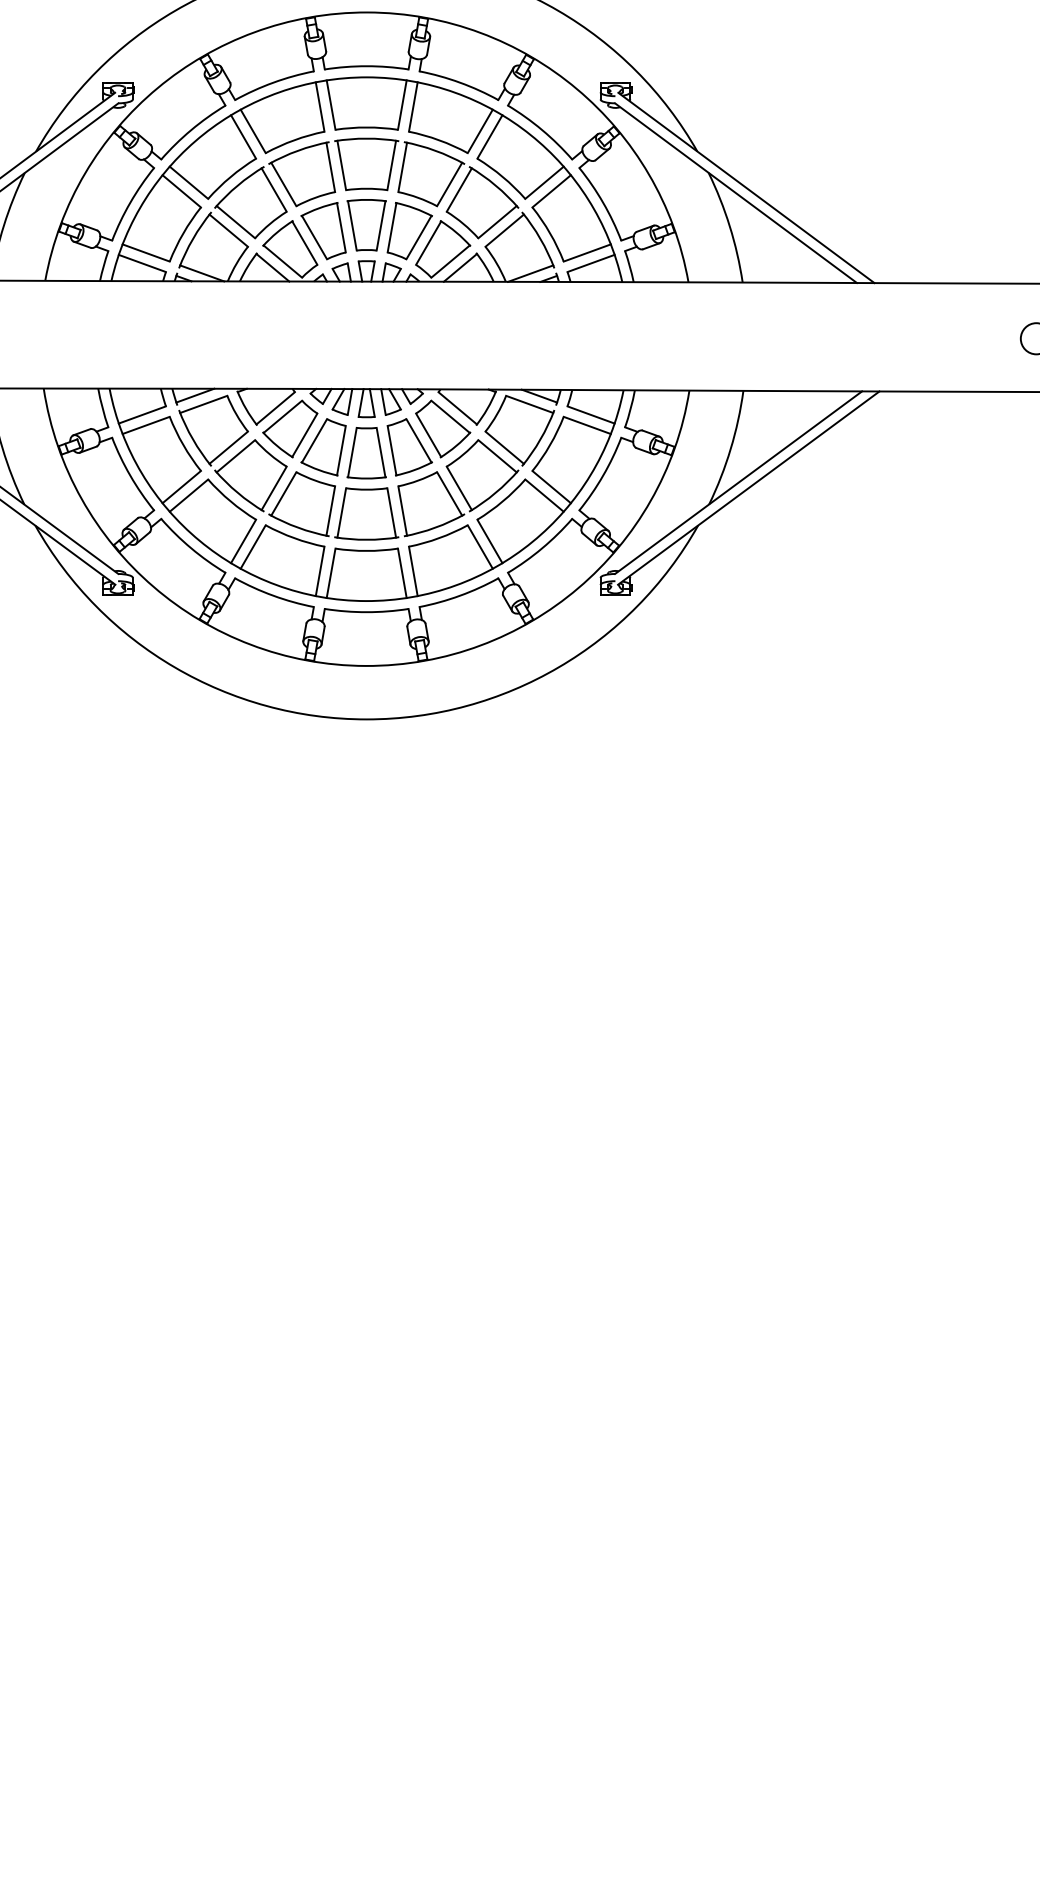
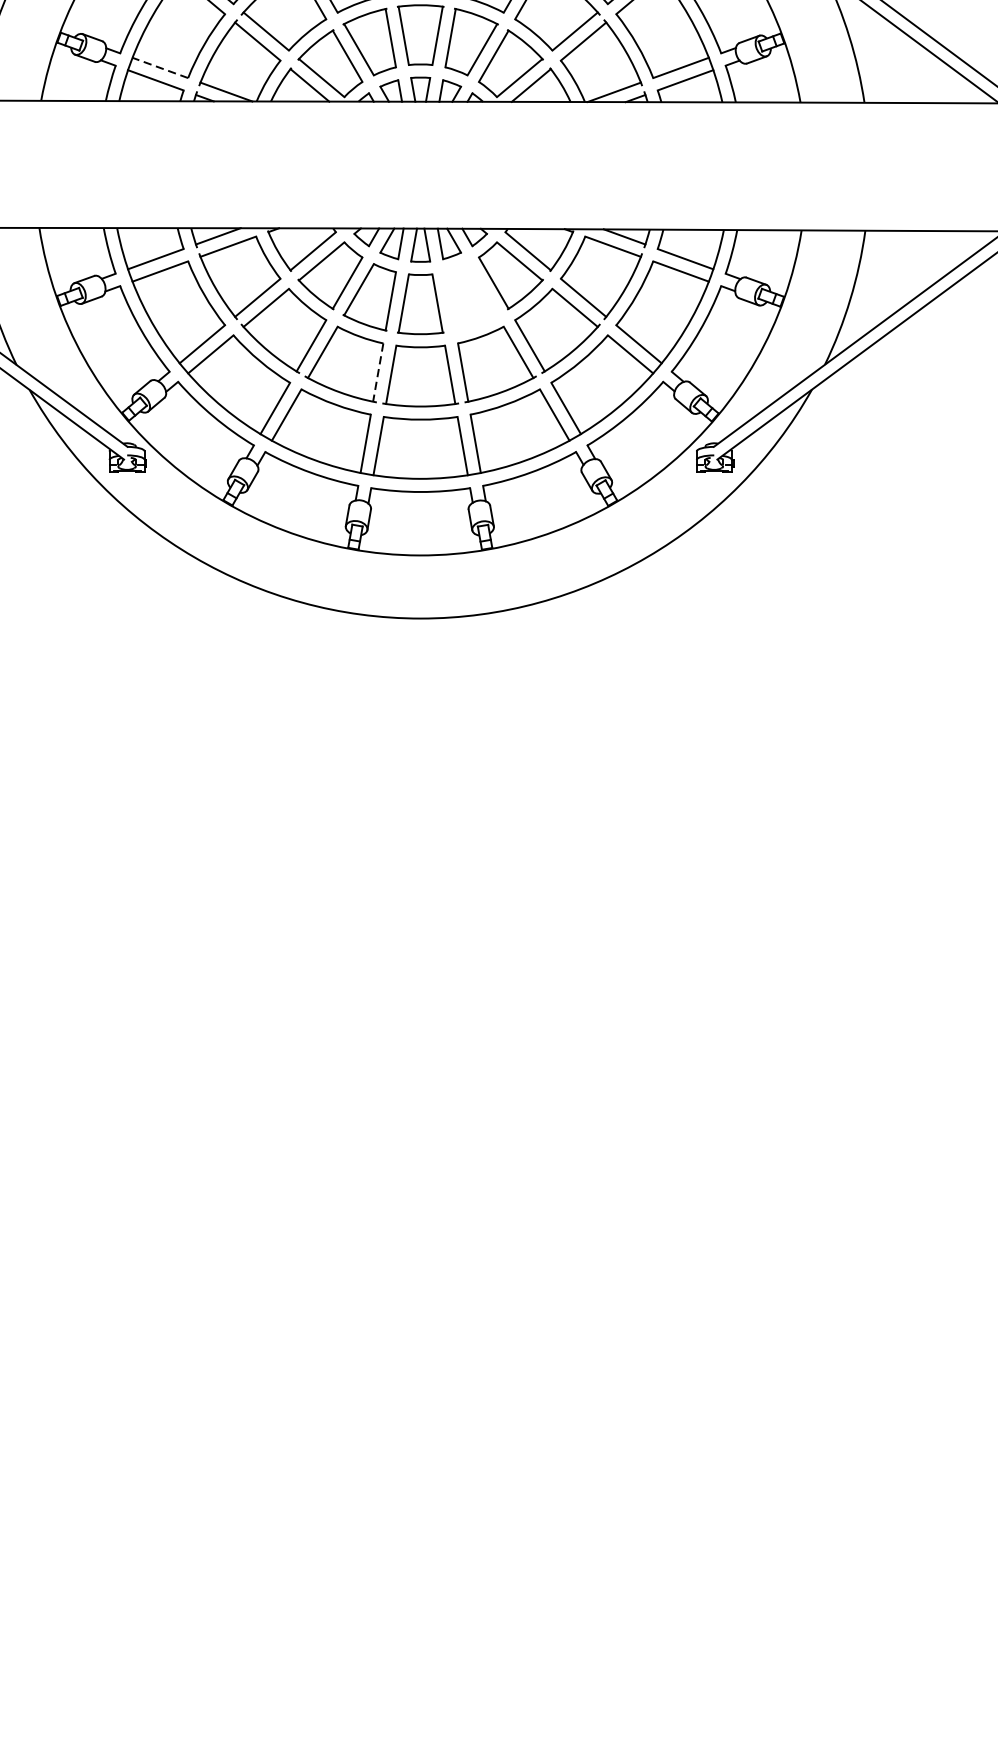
line: (145, 252) -> (159, 67), solid -> dashed
part: (409, 447) -> (471, 297), removed
line: (330, 511) -> (377, 373), solid -> dashed

